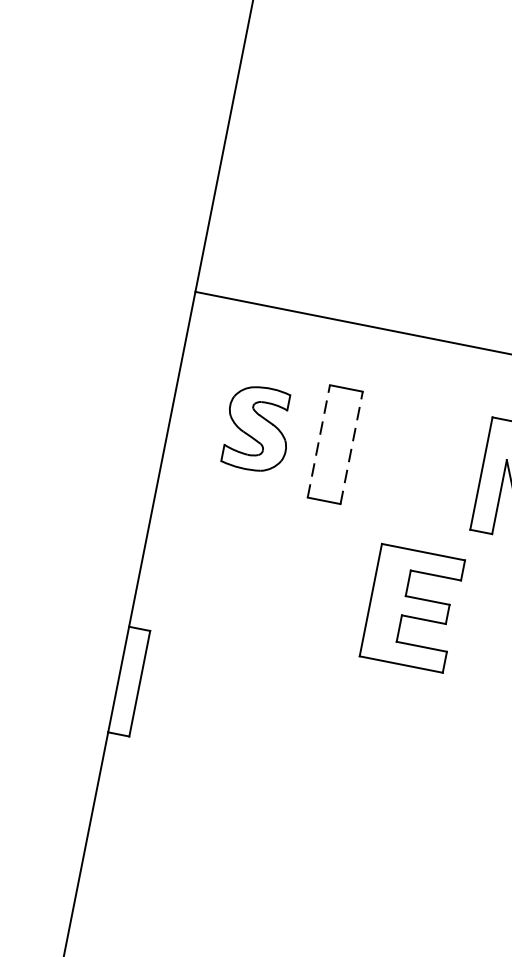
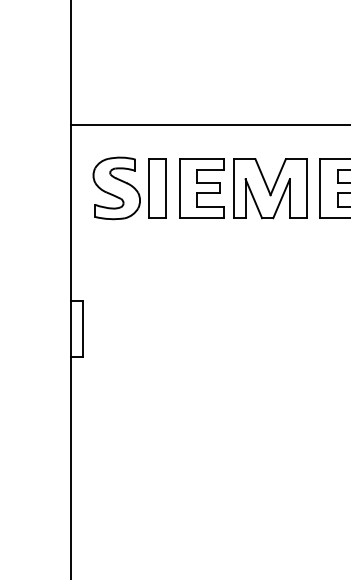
part: (257, 428) -> (116, 188), size x1.43
line: (318, 440) -> (148, 188), dashed -> solid
line: (352, 447) -> (166, 188), dashed -> solid
part: (412, 607) -> (201, 188), moved

